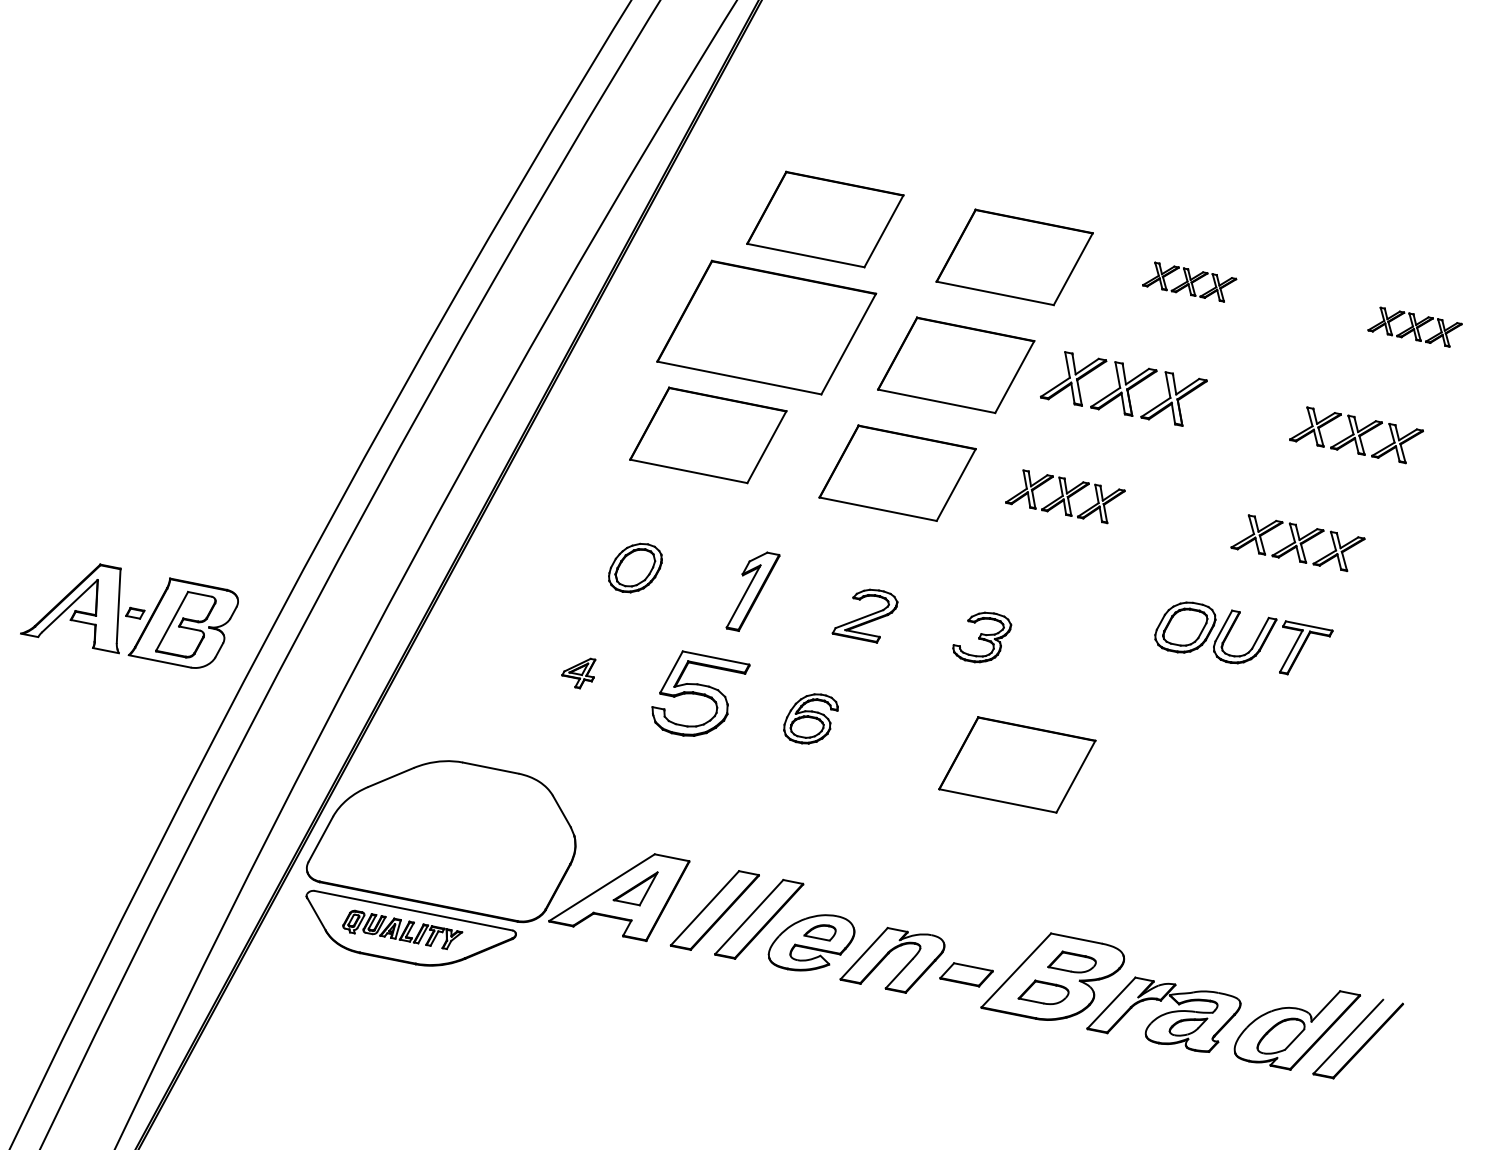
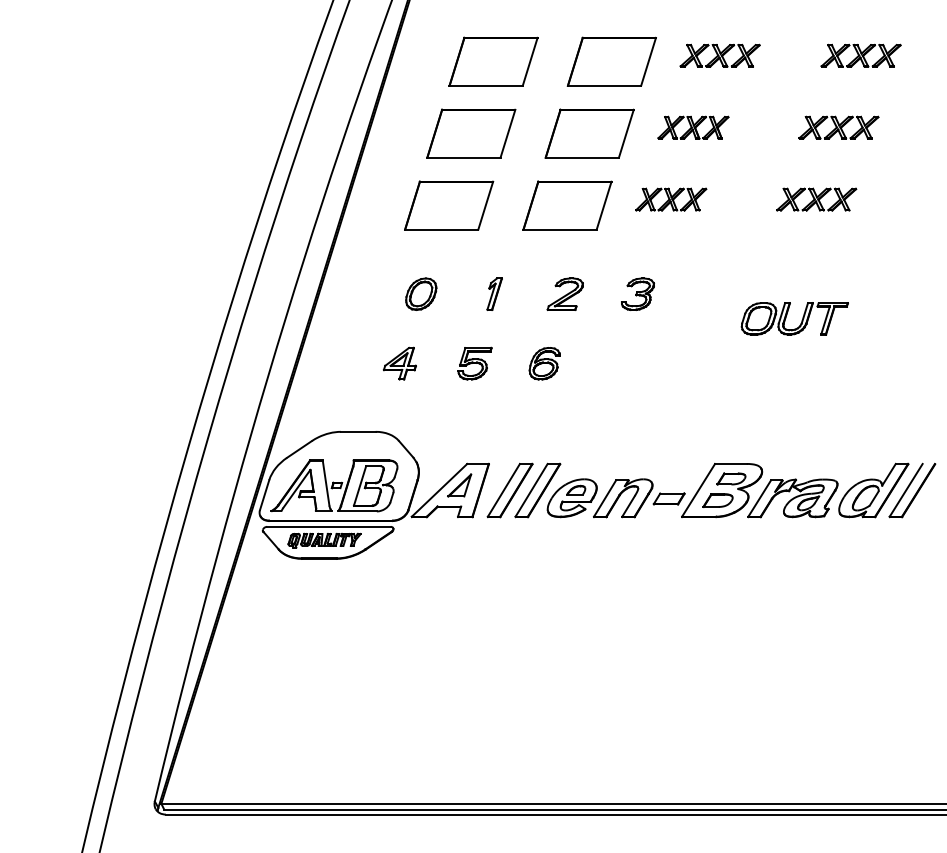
part: (1188, 281) -> (719, 55), size x1.43
part: (1414, 326) -> (860, 55), size x1.43
part: (767, 327) -> (471, 133), size x0.71
part: (1124, 388) -> (693, 127), size x0.71
part: (752, 590) -> (494, 293), size x0.62
part: (131, 612) -> (334, 485), moved
part: (1252, 643) -> (801, 320), moved
part: (578, 671) -> (399, 363), size x1.67
part: (698, 695) -> (474, 363), size x0.62
part: (1017, 764) -> (674, 366), removed

